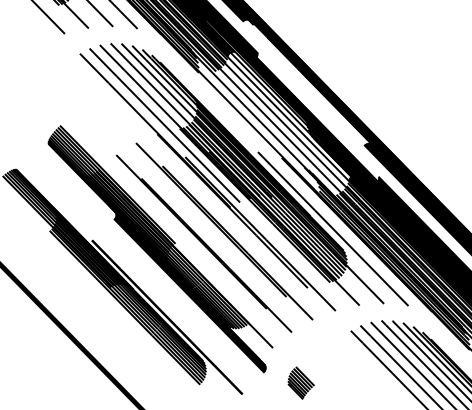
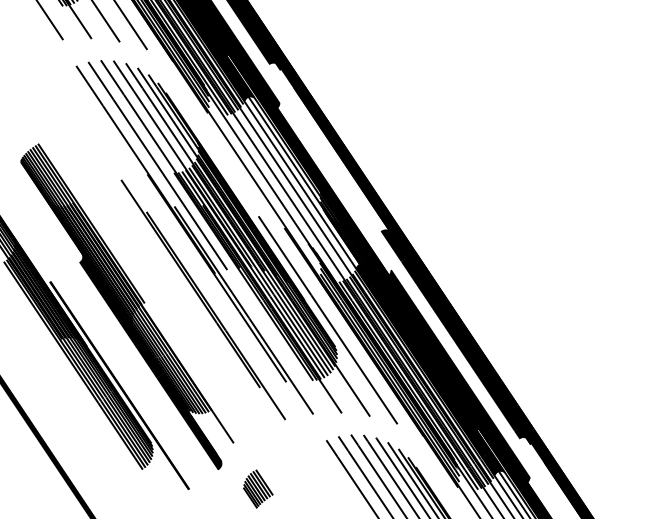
part: (204, 243) -> (177, 309), removed

